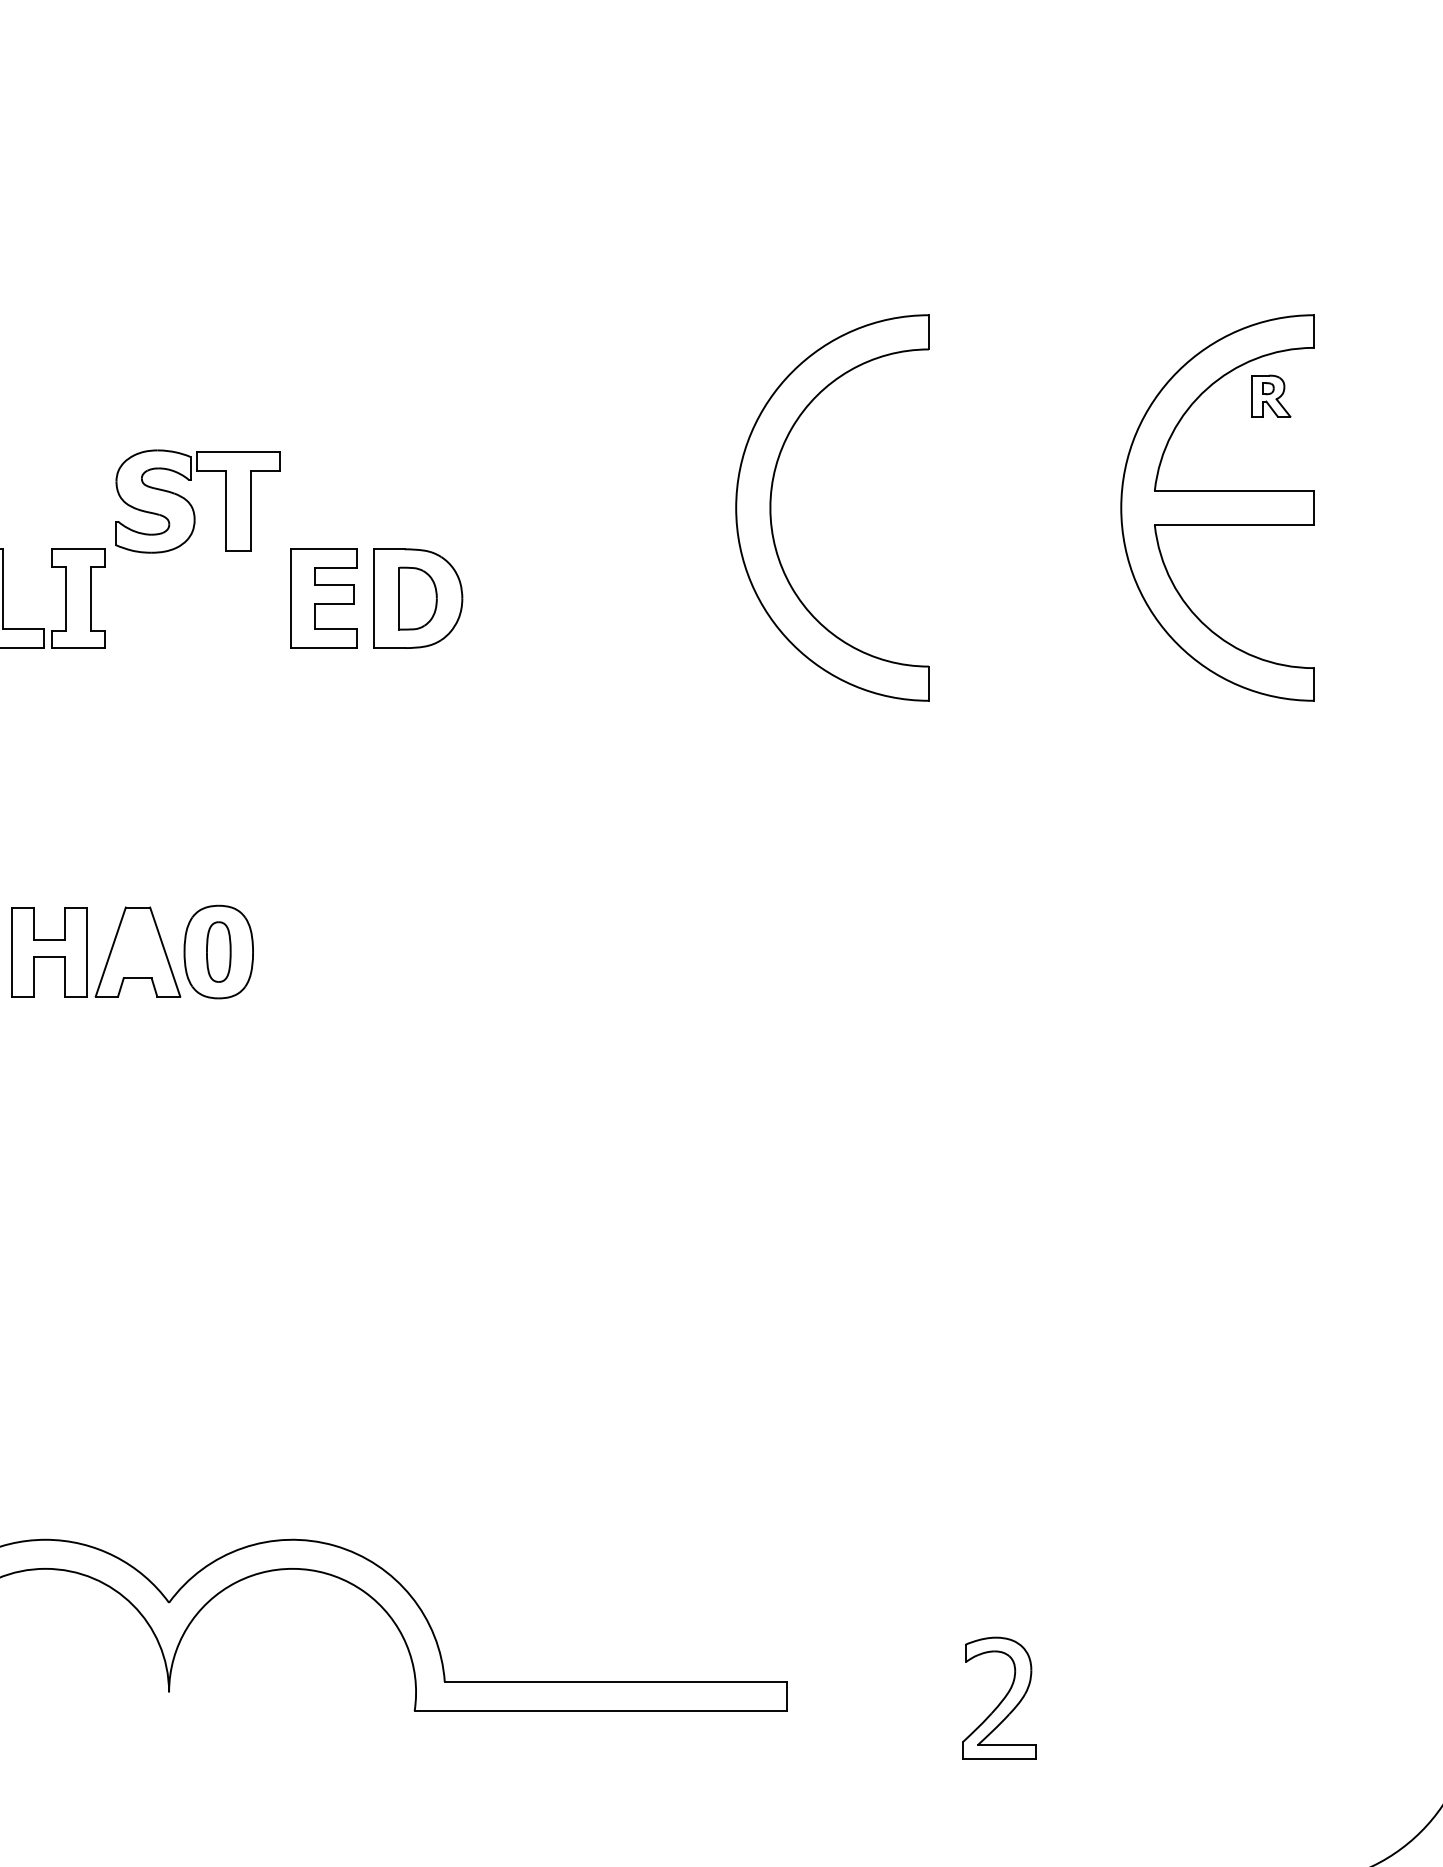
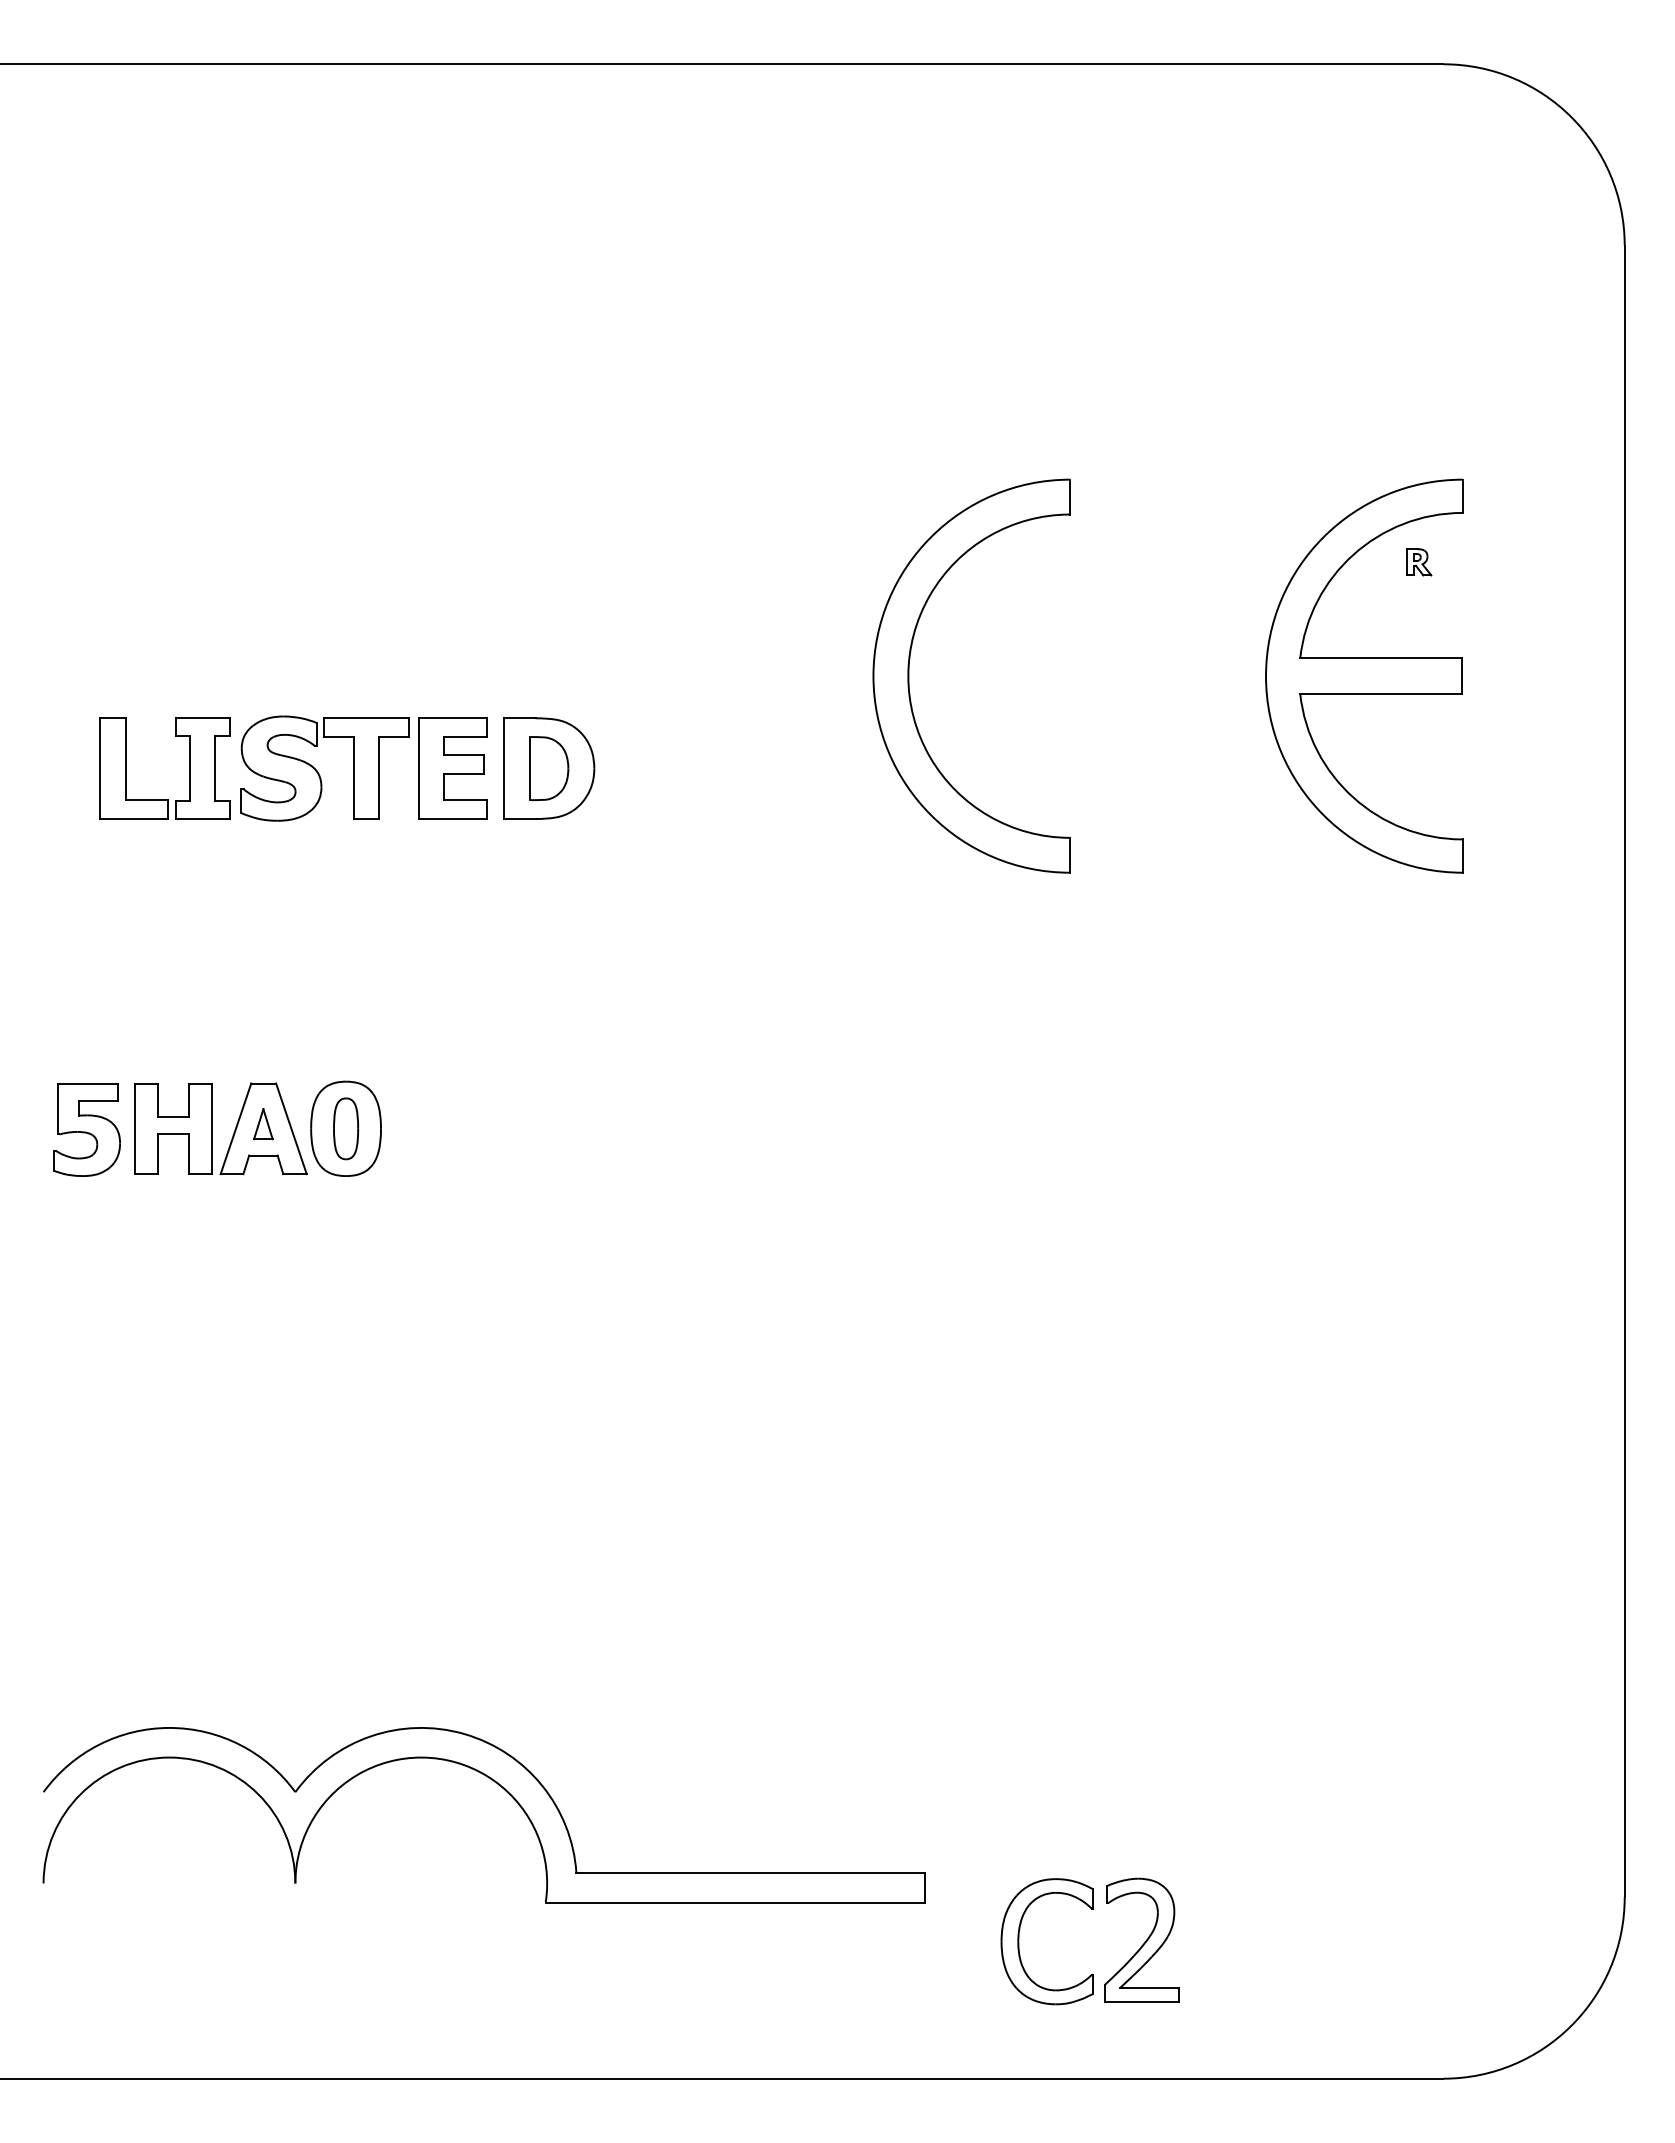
part: (1271, 396) -> (1419, 562), size x0.62
part: (191, 504) -> (318, 771), moved
part: (137, 947) -> (263, 1124), added
part: (999, 1697) -> (1141, 1939), moved
part: (879, 1749) -> (1019, 1941), added

